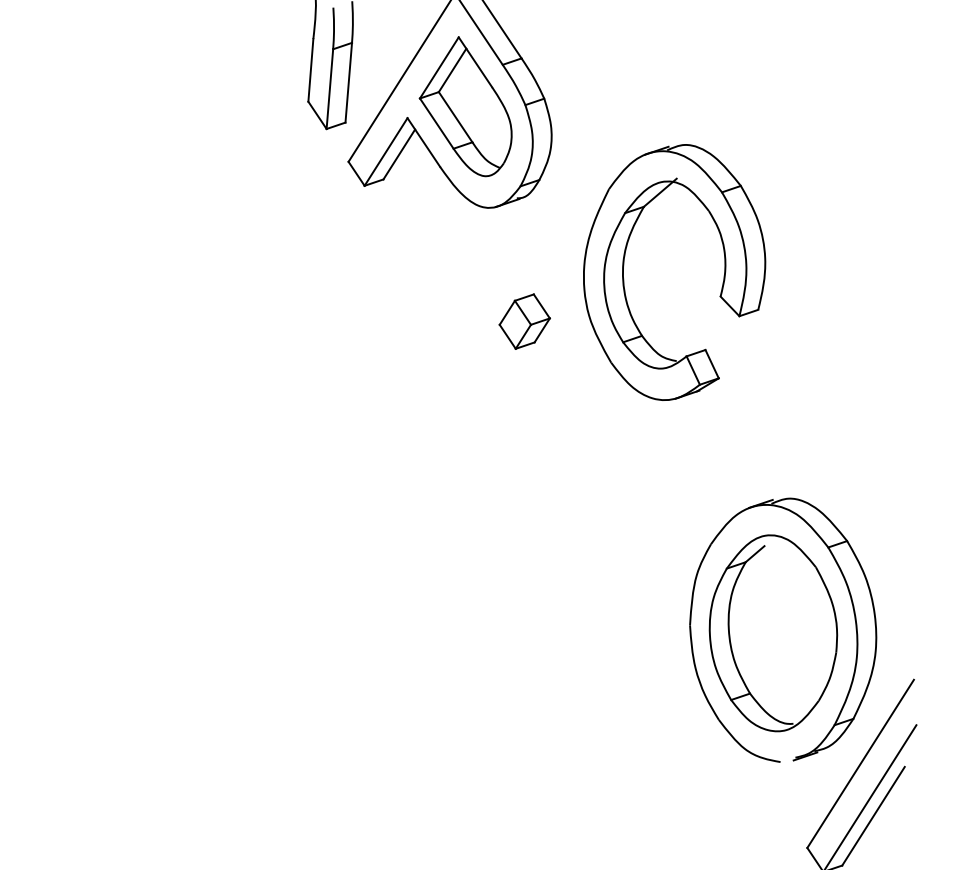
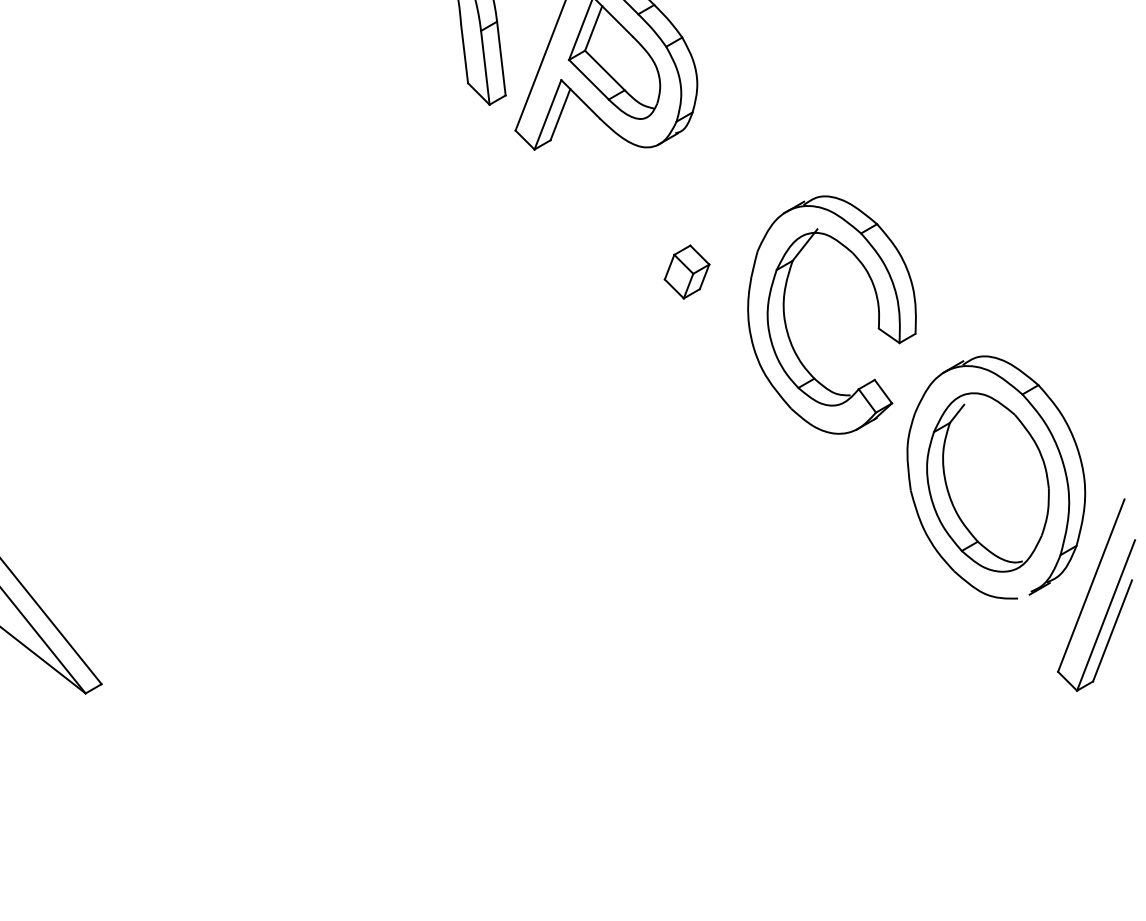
part: (624, 270) -> (786, 322), moved
part: (524, 320) -> (686, 271), moved

